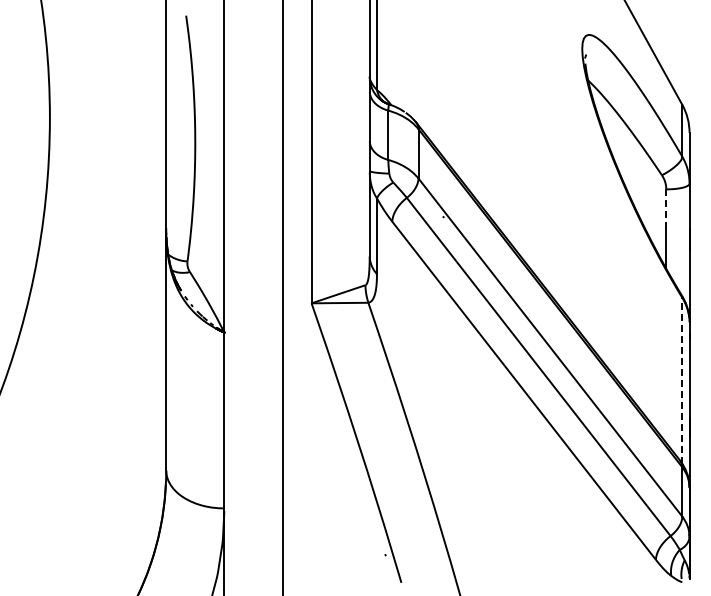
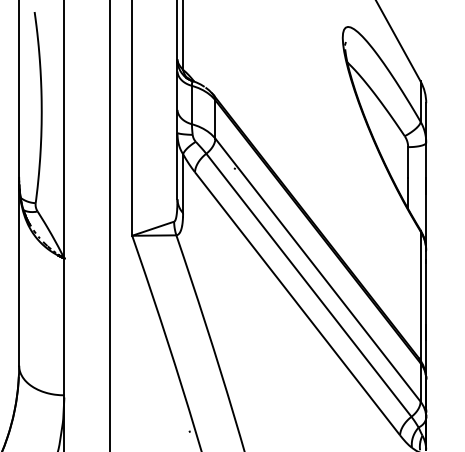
line: (666, 209) -> (408, 162), dashed -> solid
line: (682, 380) -> (420, 295), dashed -> solid

